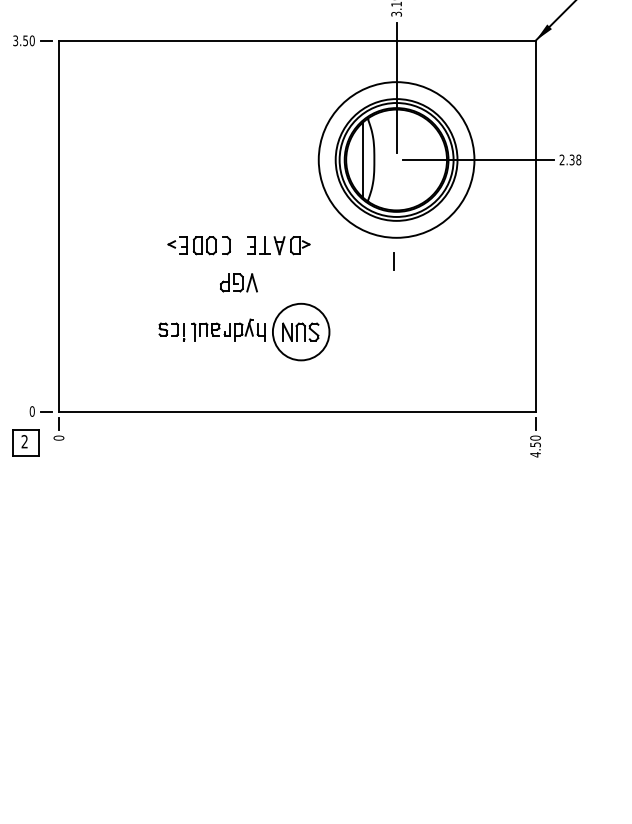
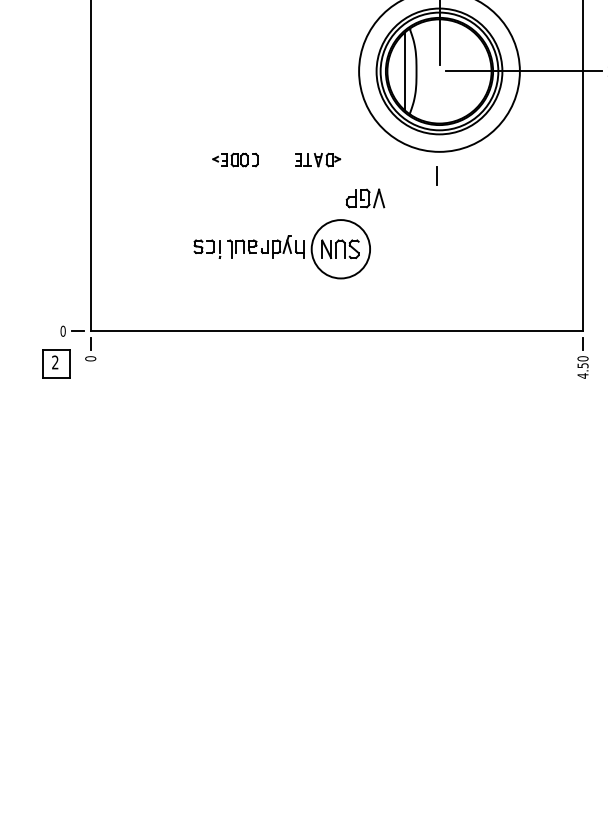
part: (198, 245) -> (234, 159), size x0.7
part: (278, 245) -> (317, 159), size x0.7
part: (238, 282) -> (365, 198), moved

